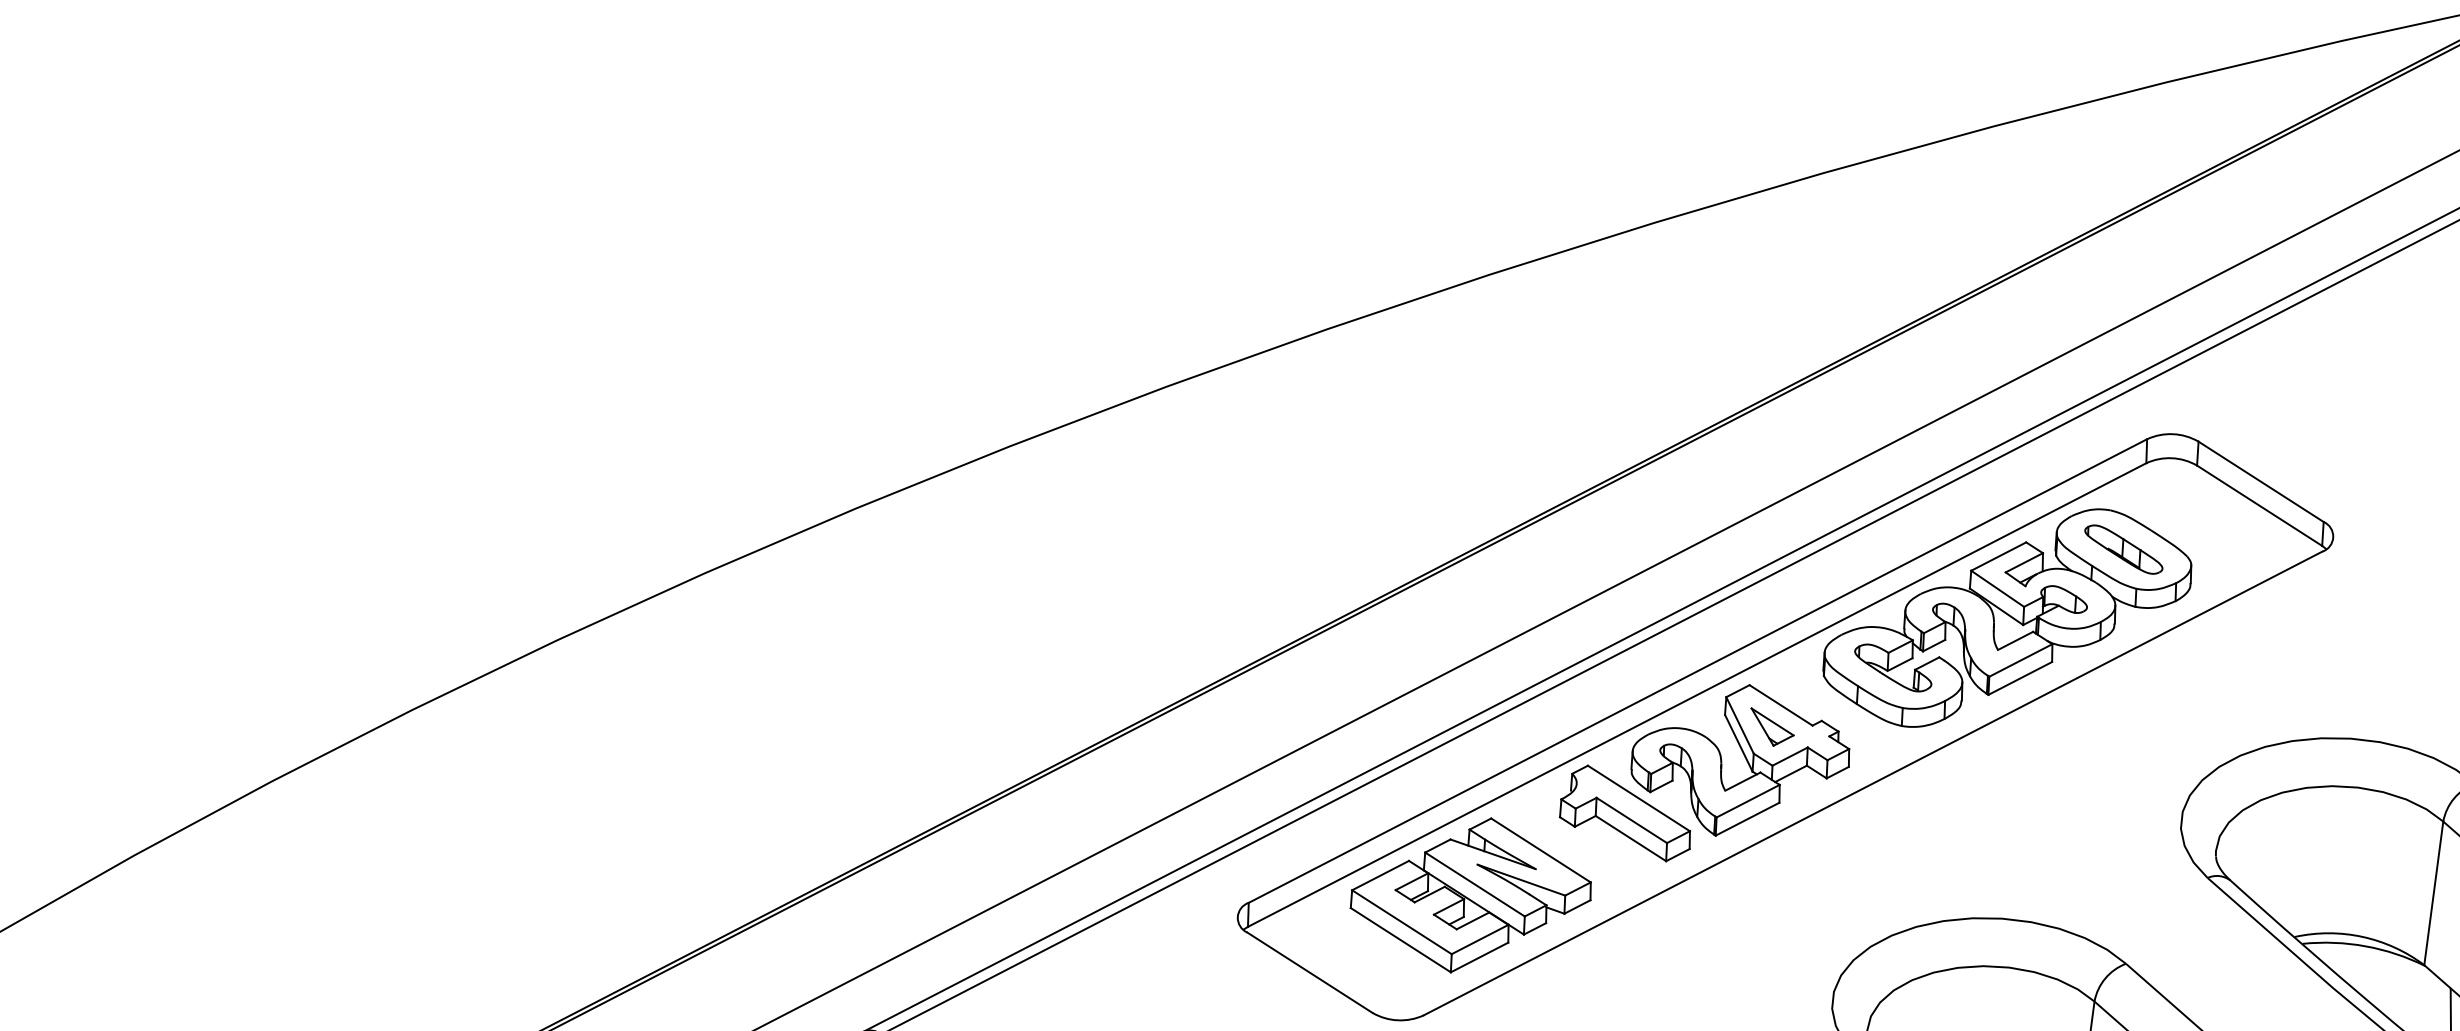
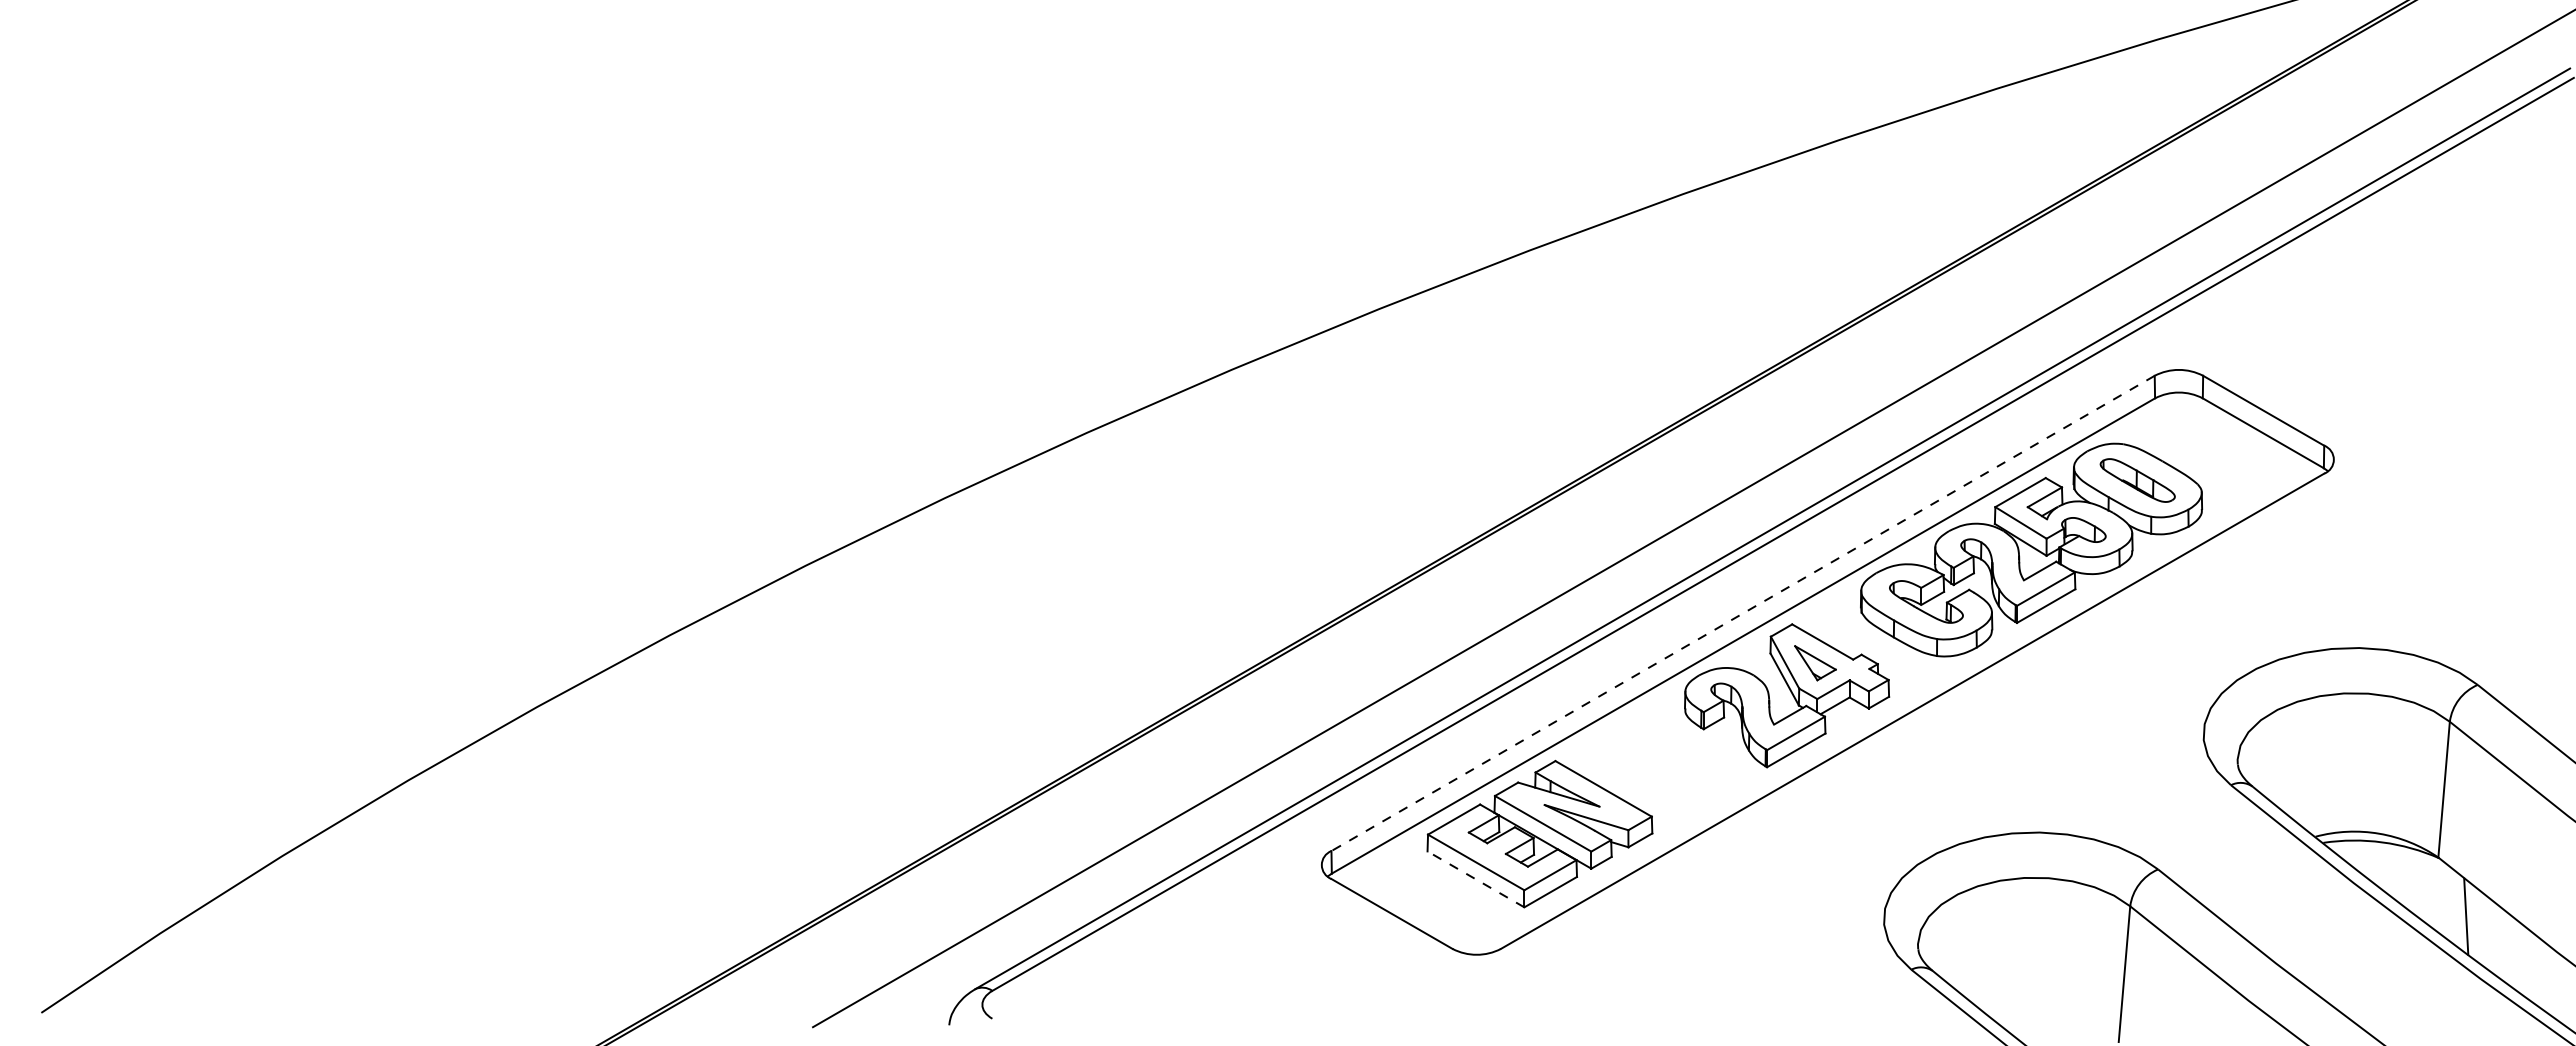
line: (1697, 671) -> (1742, 613), solid -> dashed
part: (1625, 813) -> (1681, 750), removed
line: (1400, 940) -> (1475, 879), solid -> dashed

